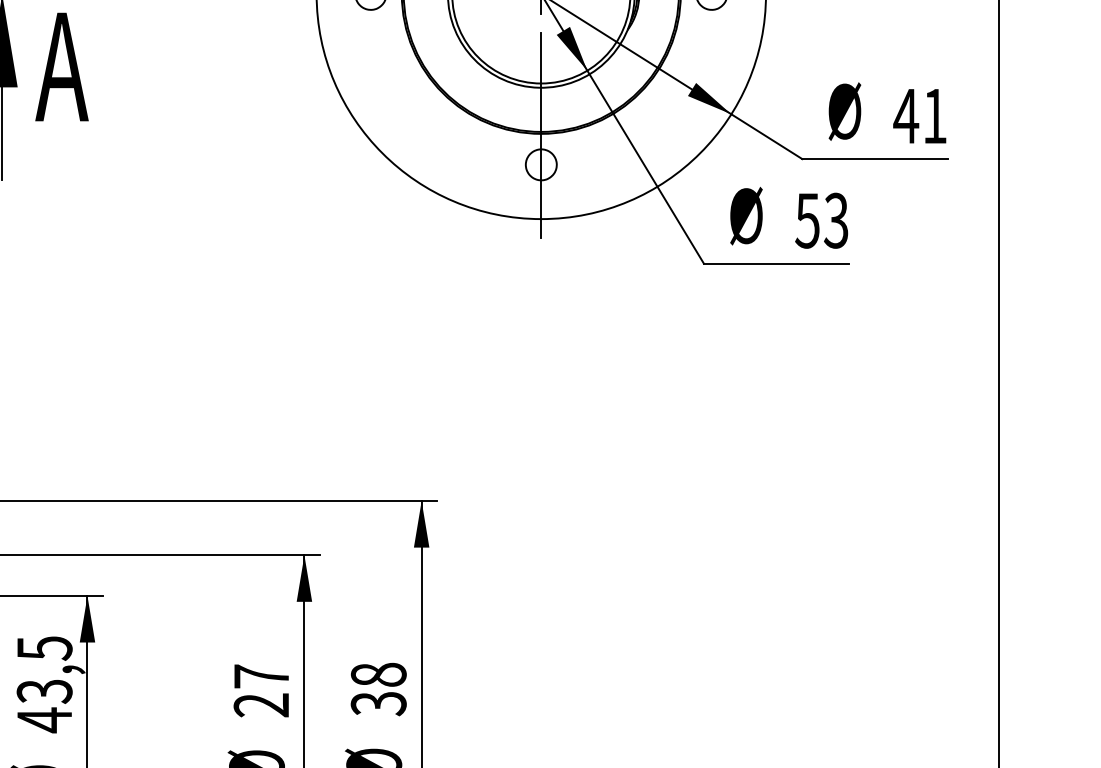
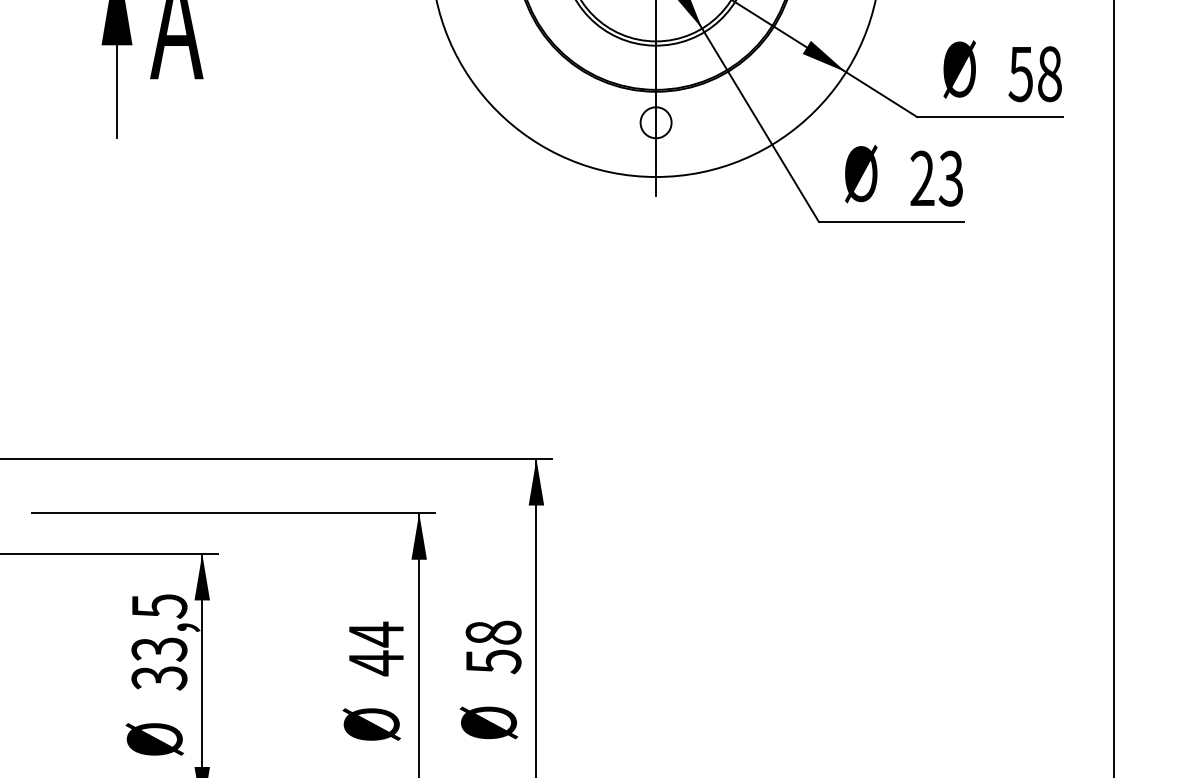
text: (919, 116) -> (1034, 74), 41 -> 58
text: (806, 220) -> (921, 178), 53 -> 23
text: (260, 690) -> (375, 648), 27 -> 44
text: (378, 703) -> (493, 661), 38 -> 58
text: (44, 720) -> (159, 678), 43,5 -> 33,5

